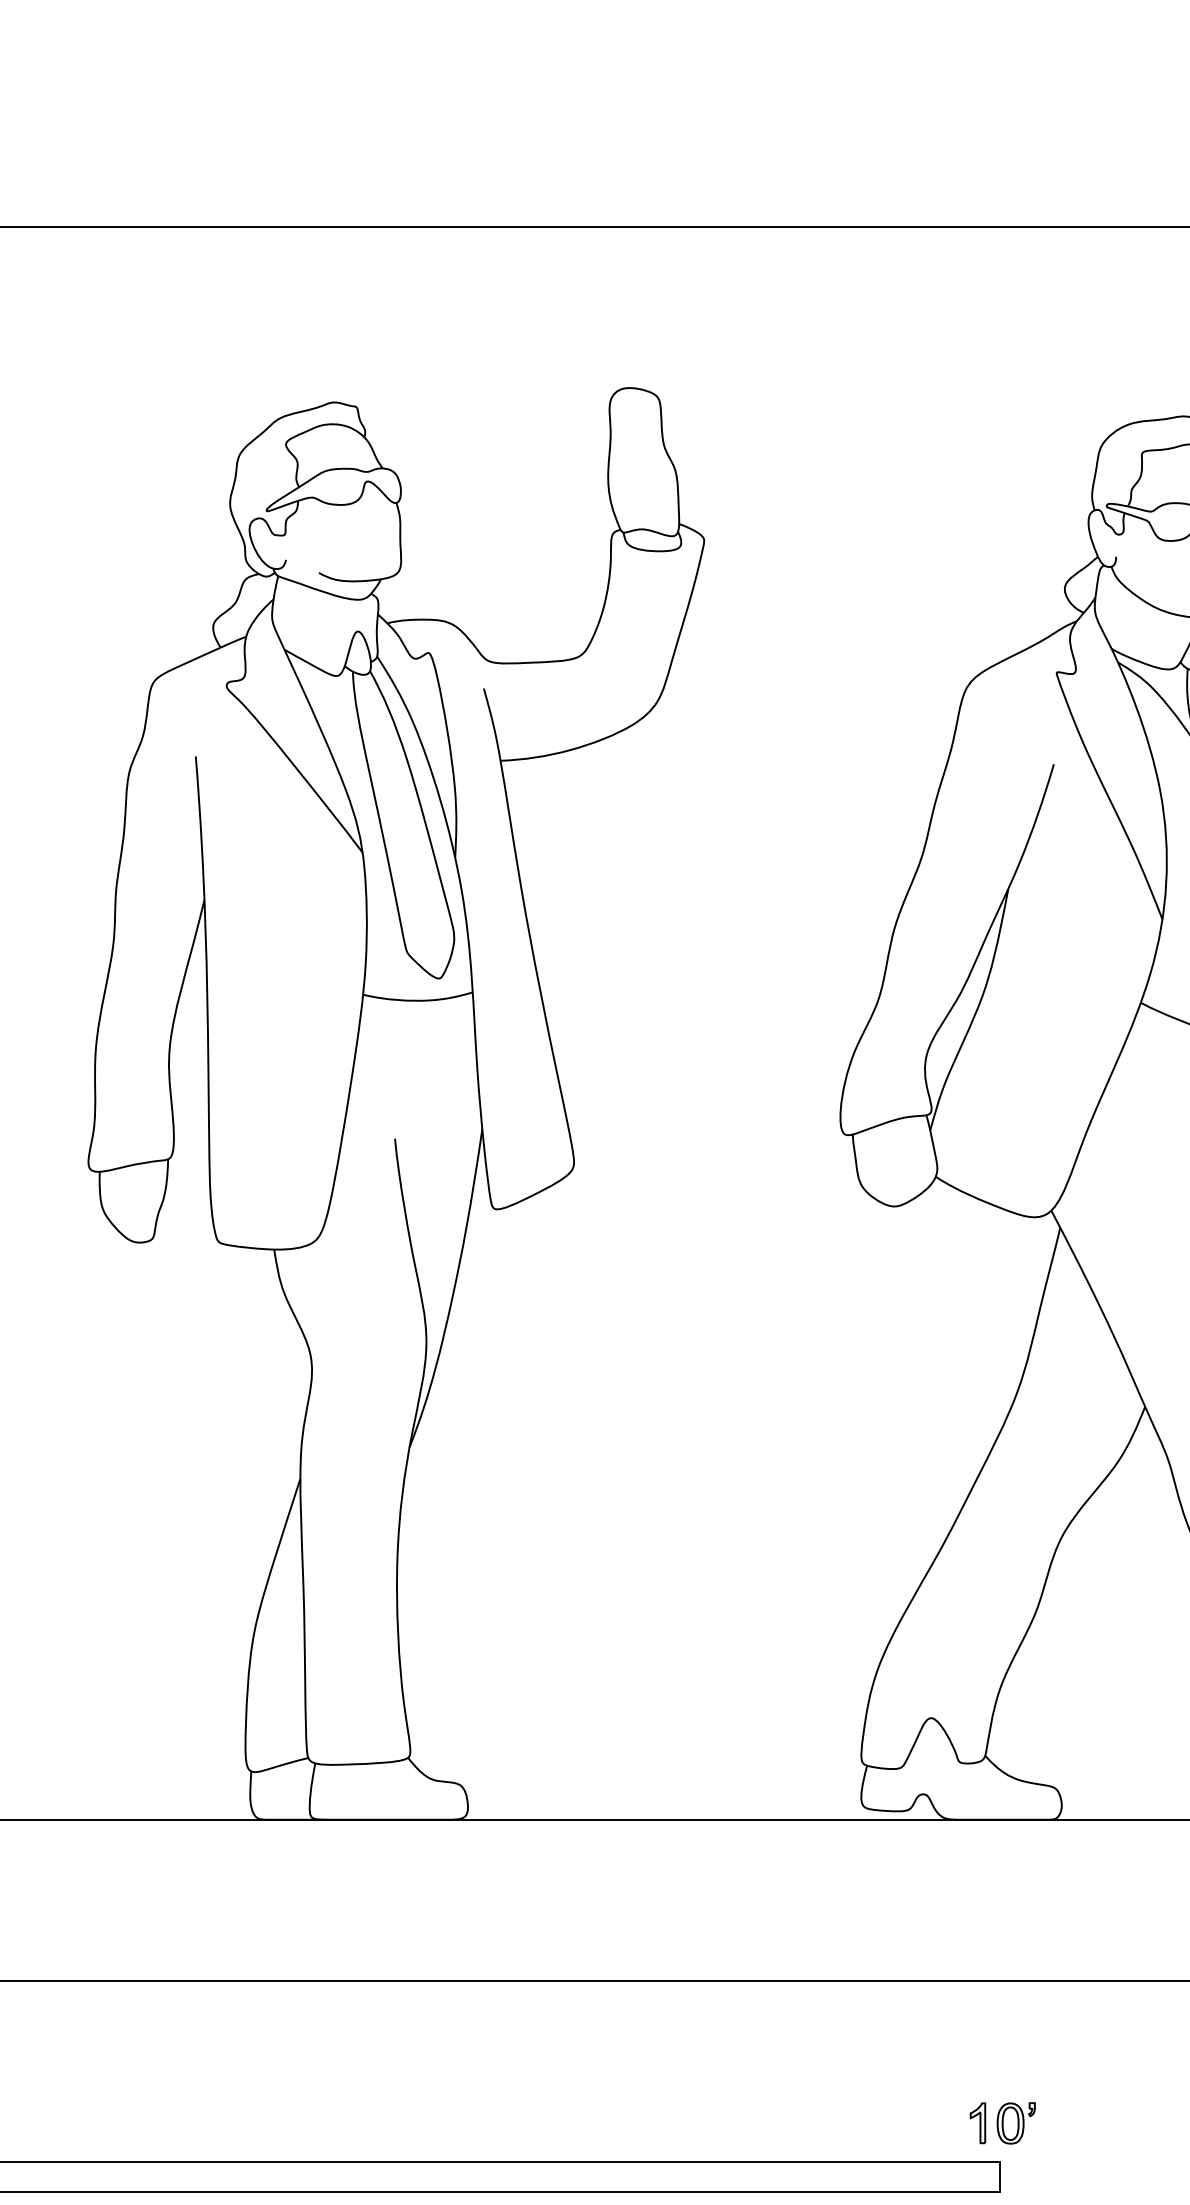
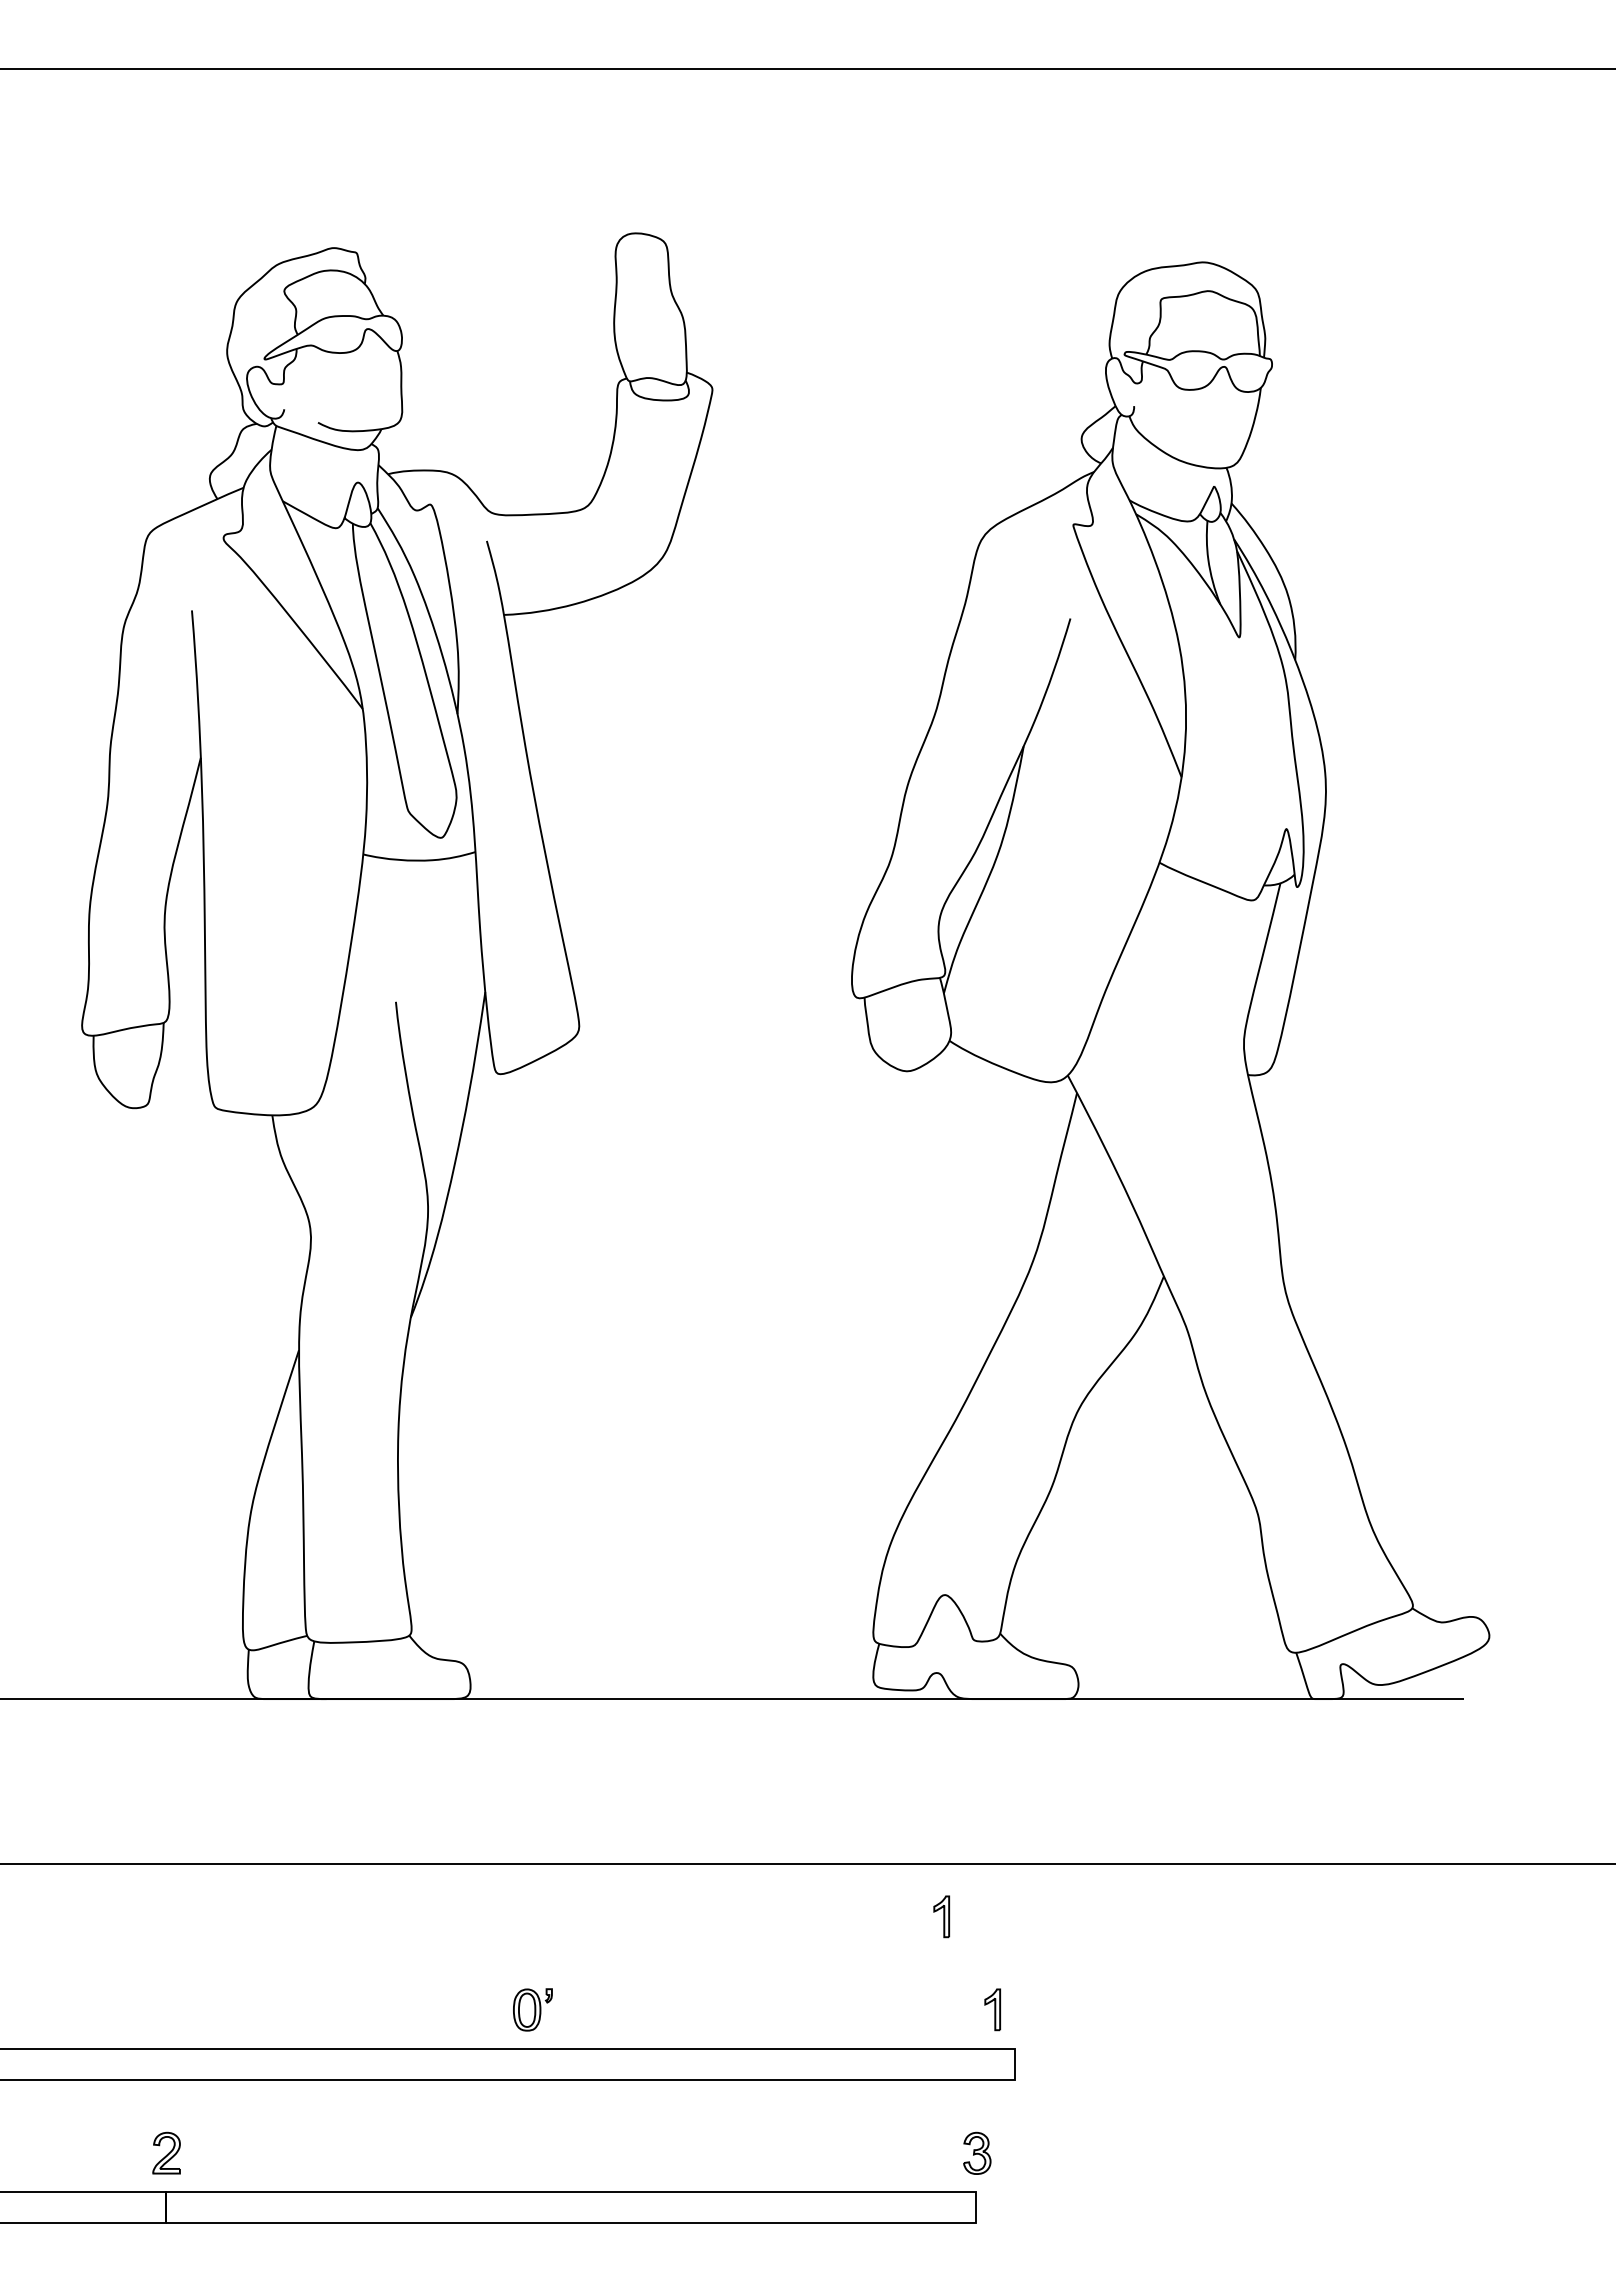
part: (927, 2032) -> (941, 1916), added
part: (1015, 2122) -> (532, 2009), moved

